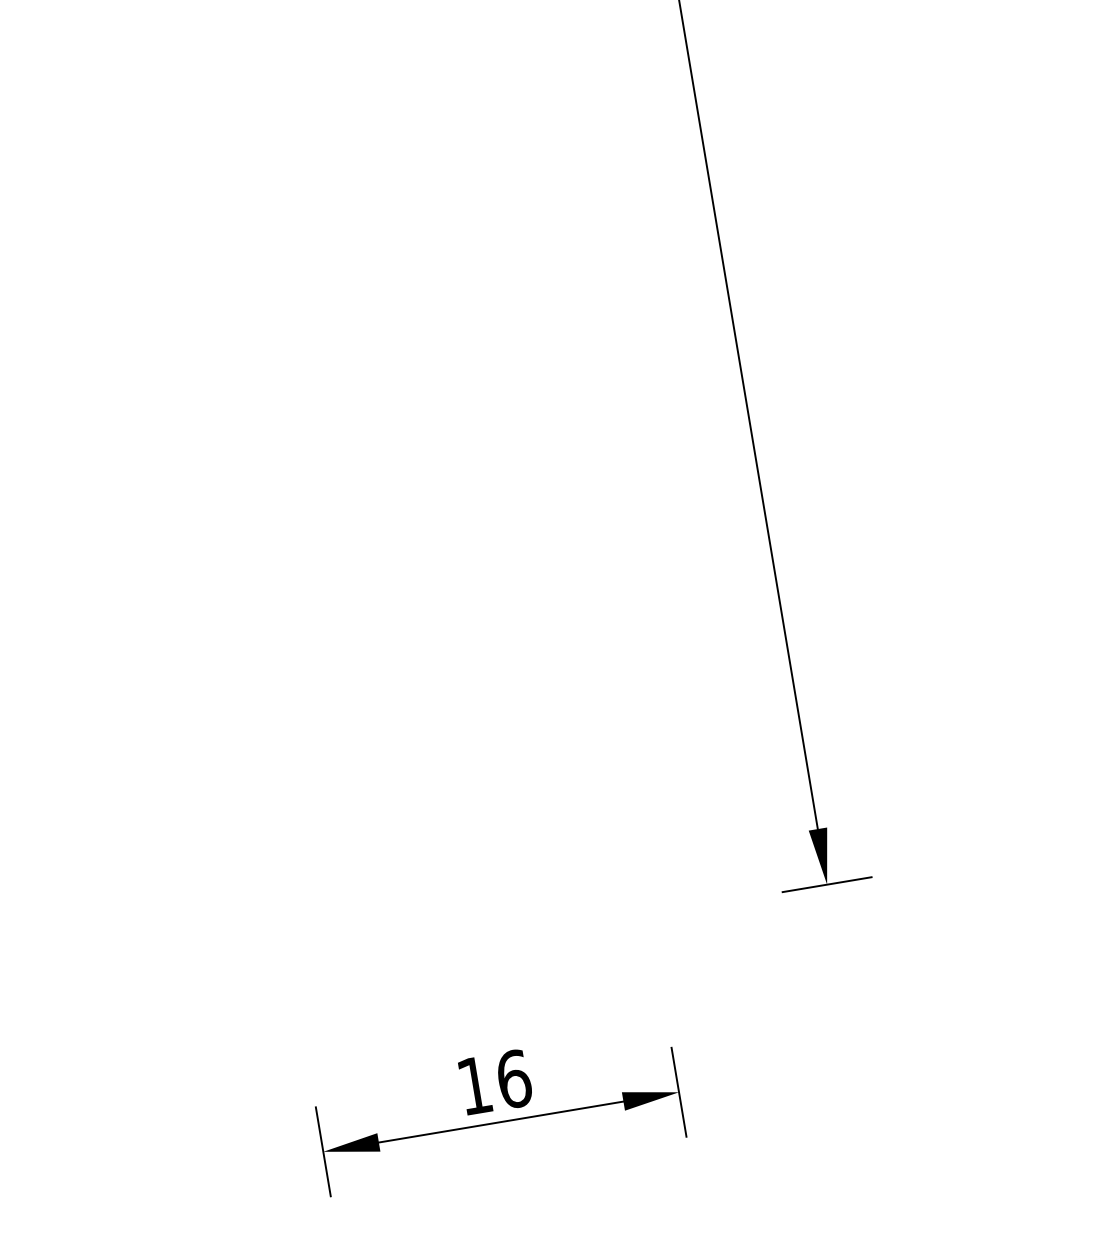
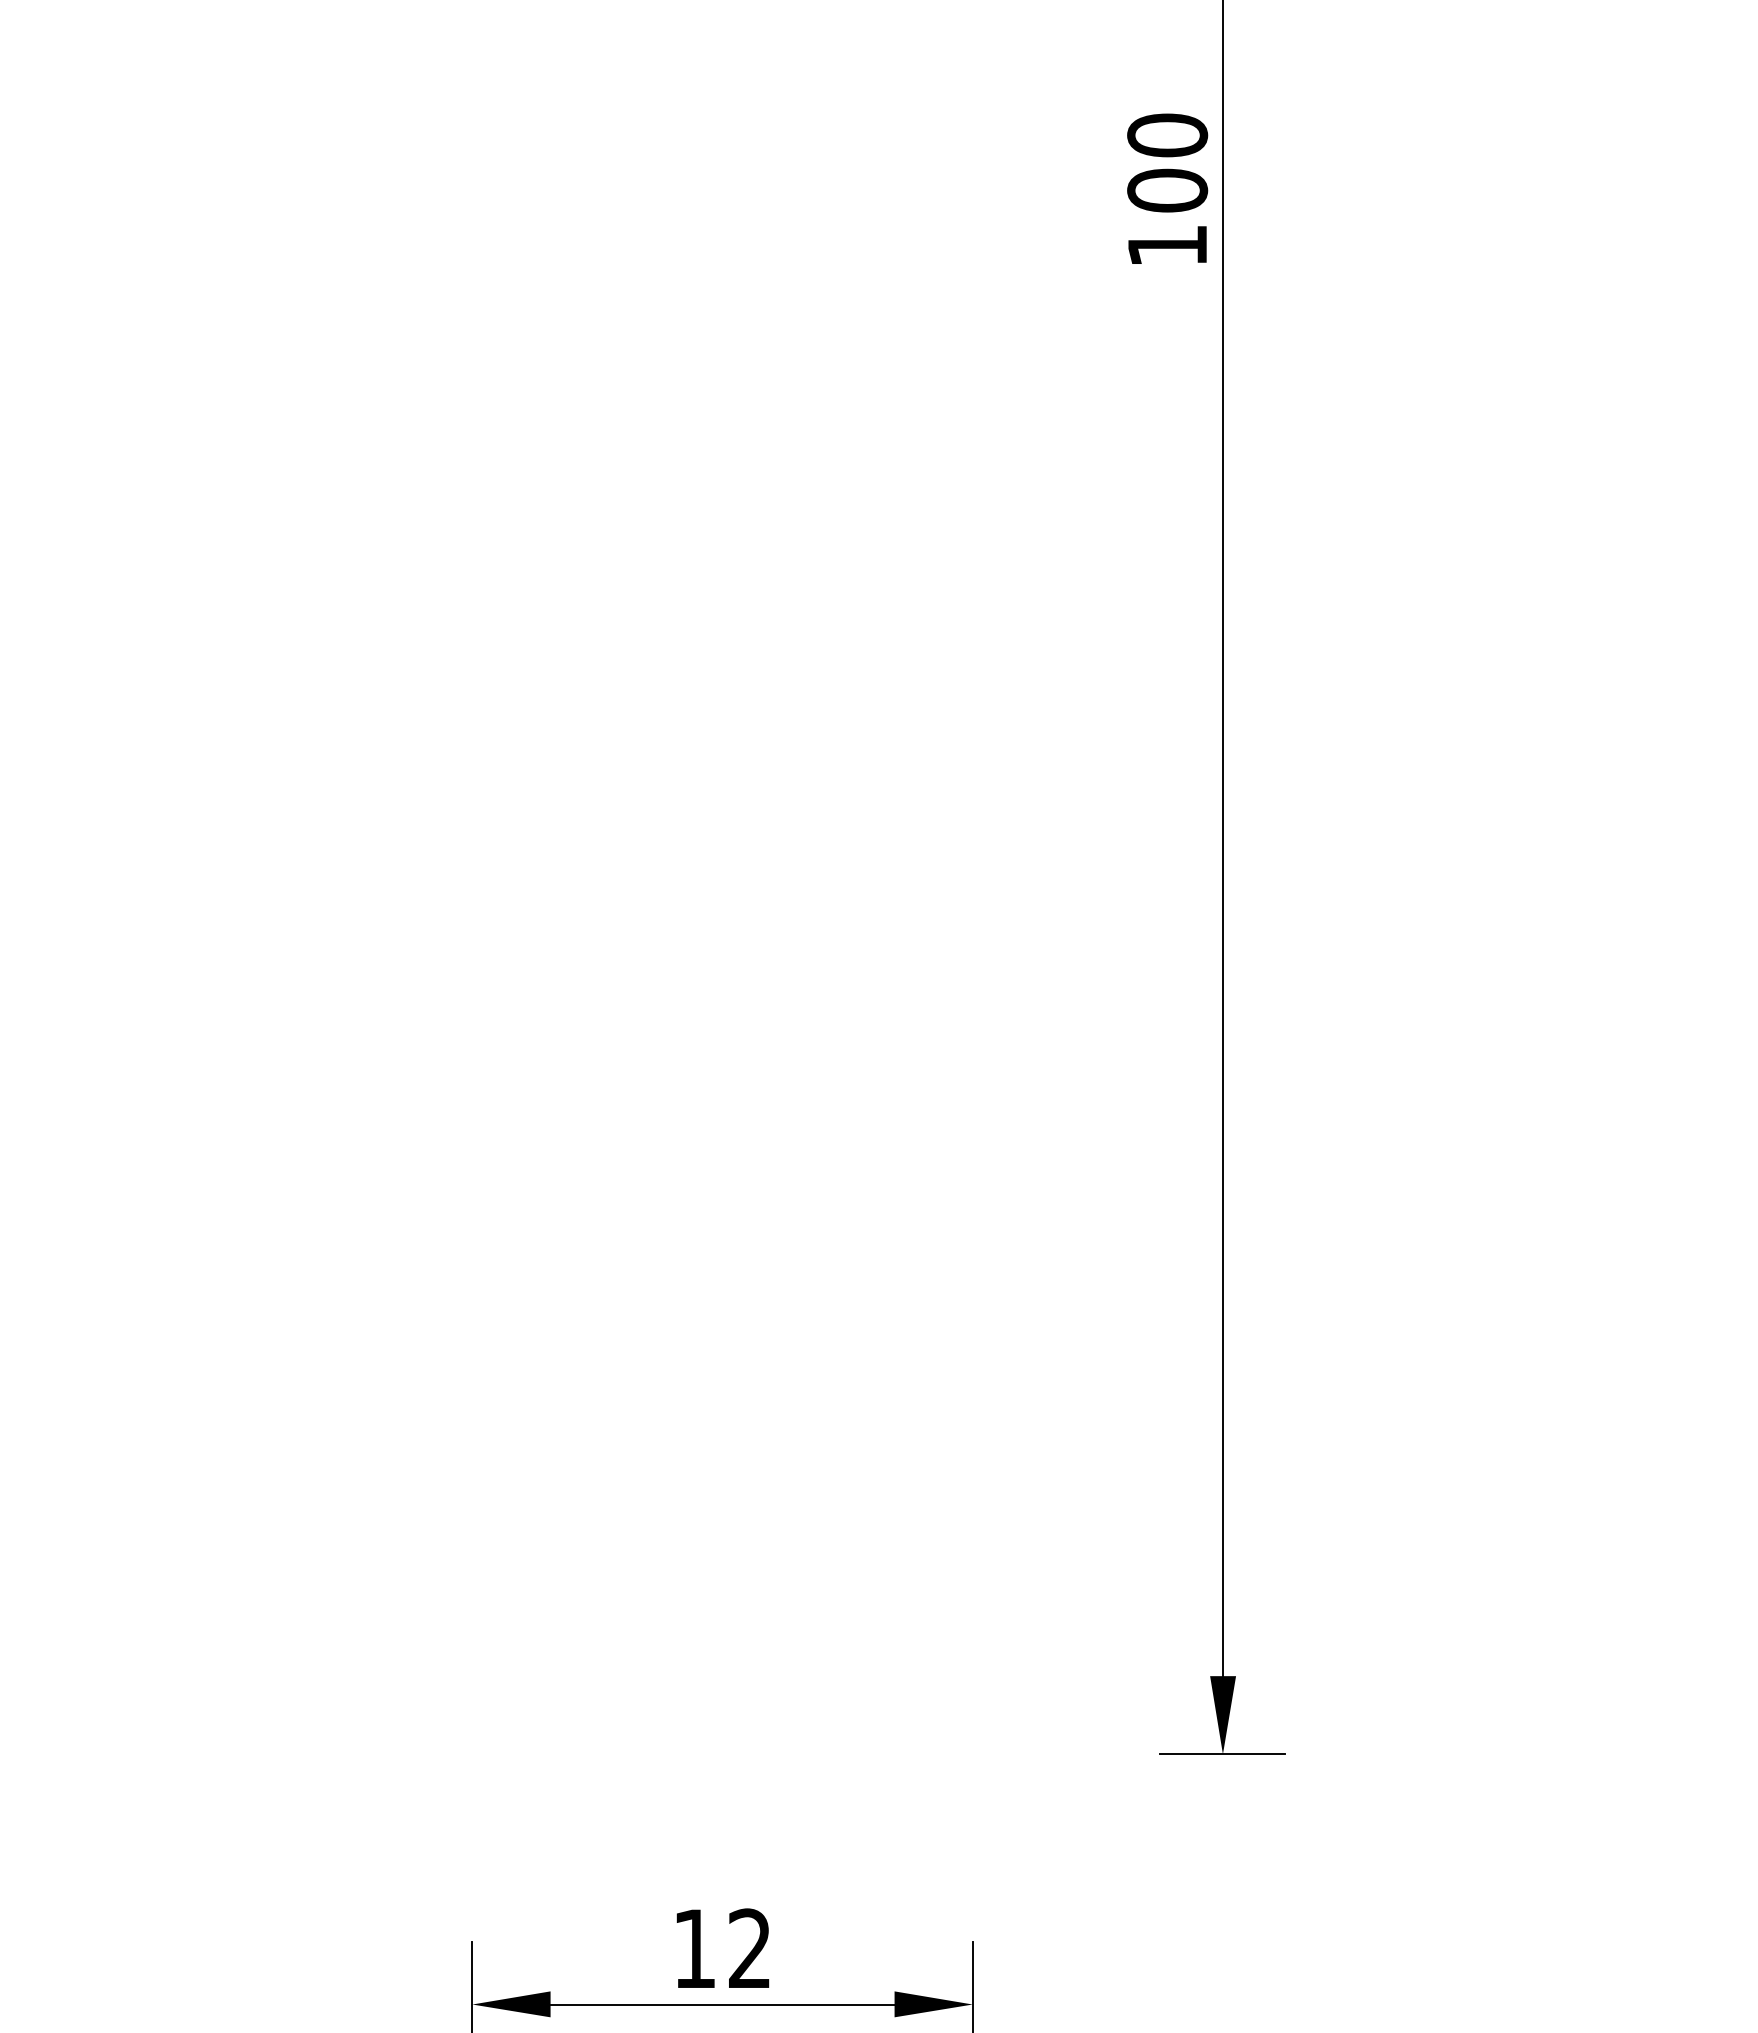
text: (514, 1078) -> (750, 1948), 16 -> 12

